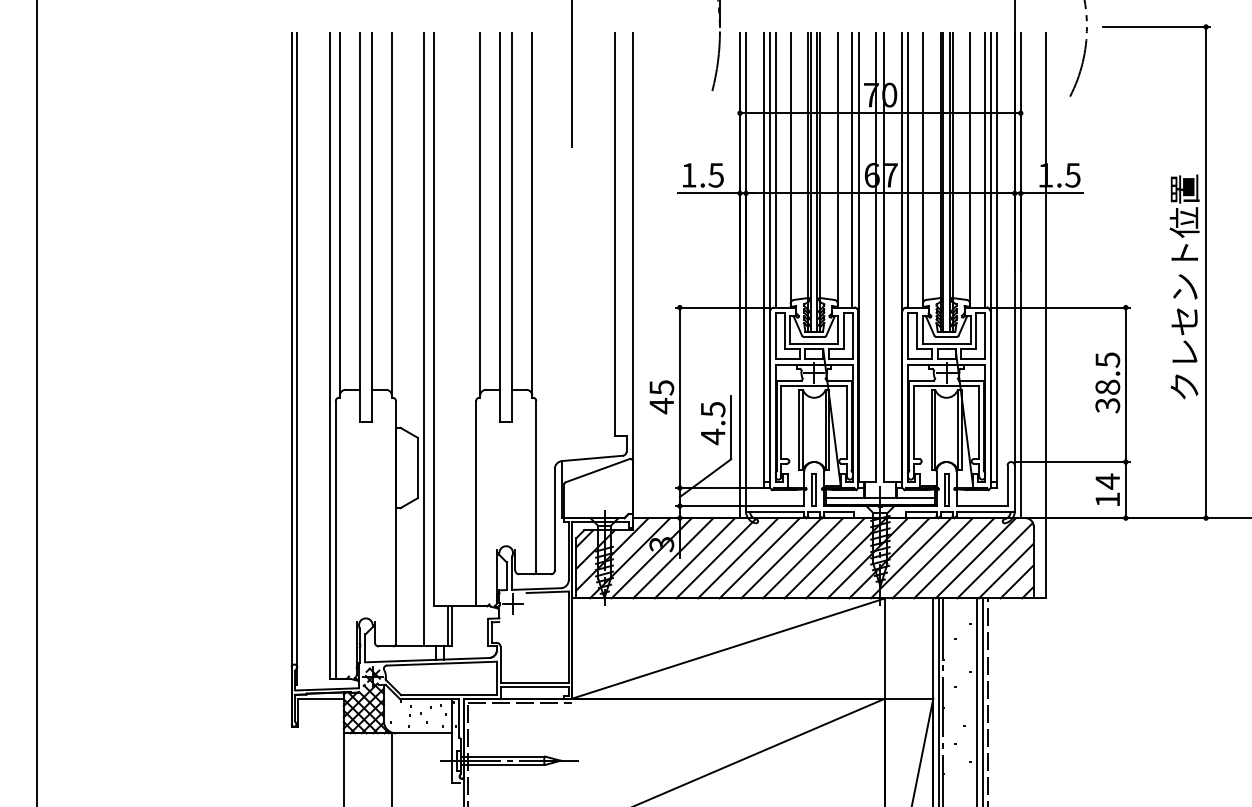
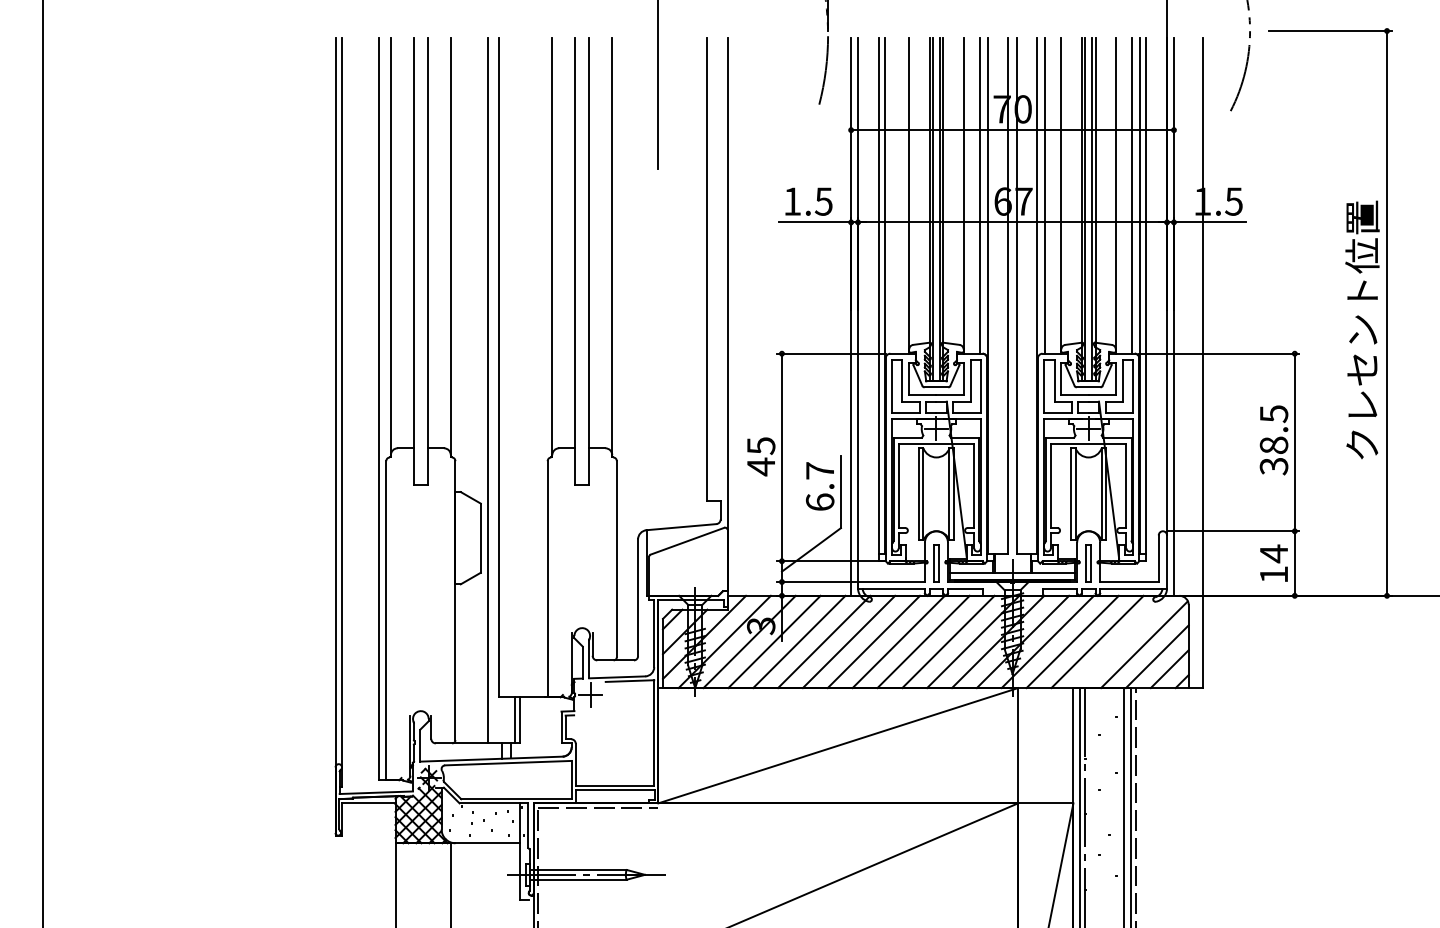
line: (776, 170) -> (892, 195), removed
text: (712, 423) -> (819, 486), 4.5 -> 6.7
line: (976, 557) -> (1122, 641), removed

